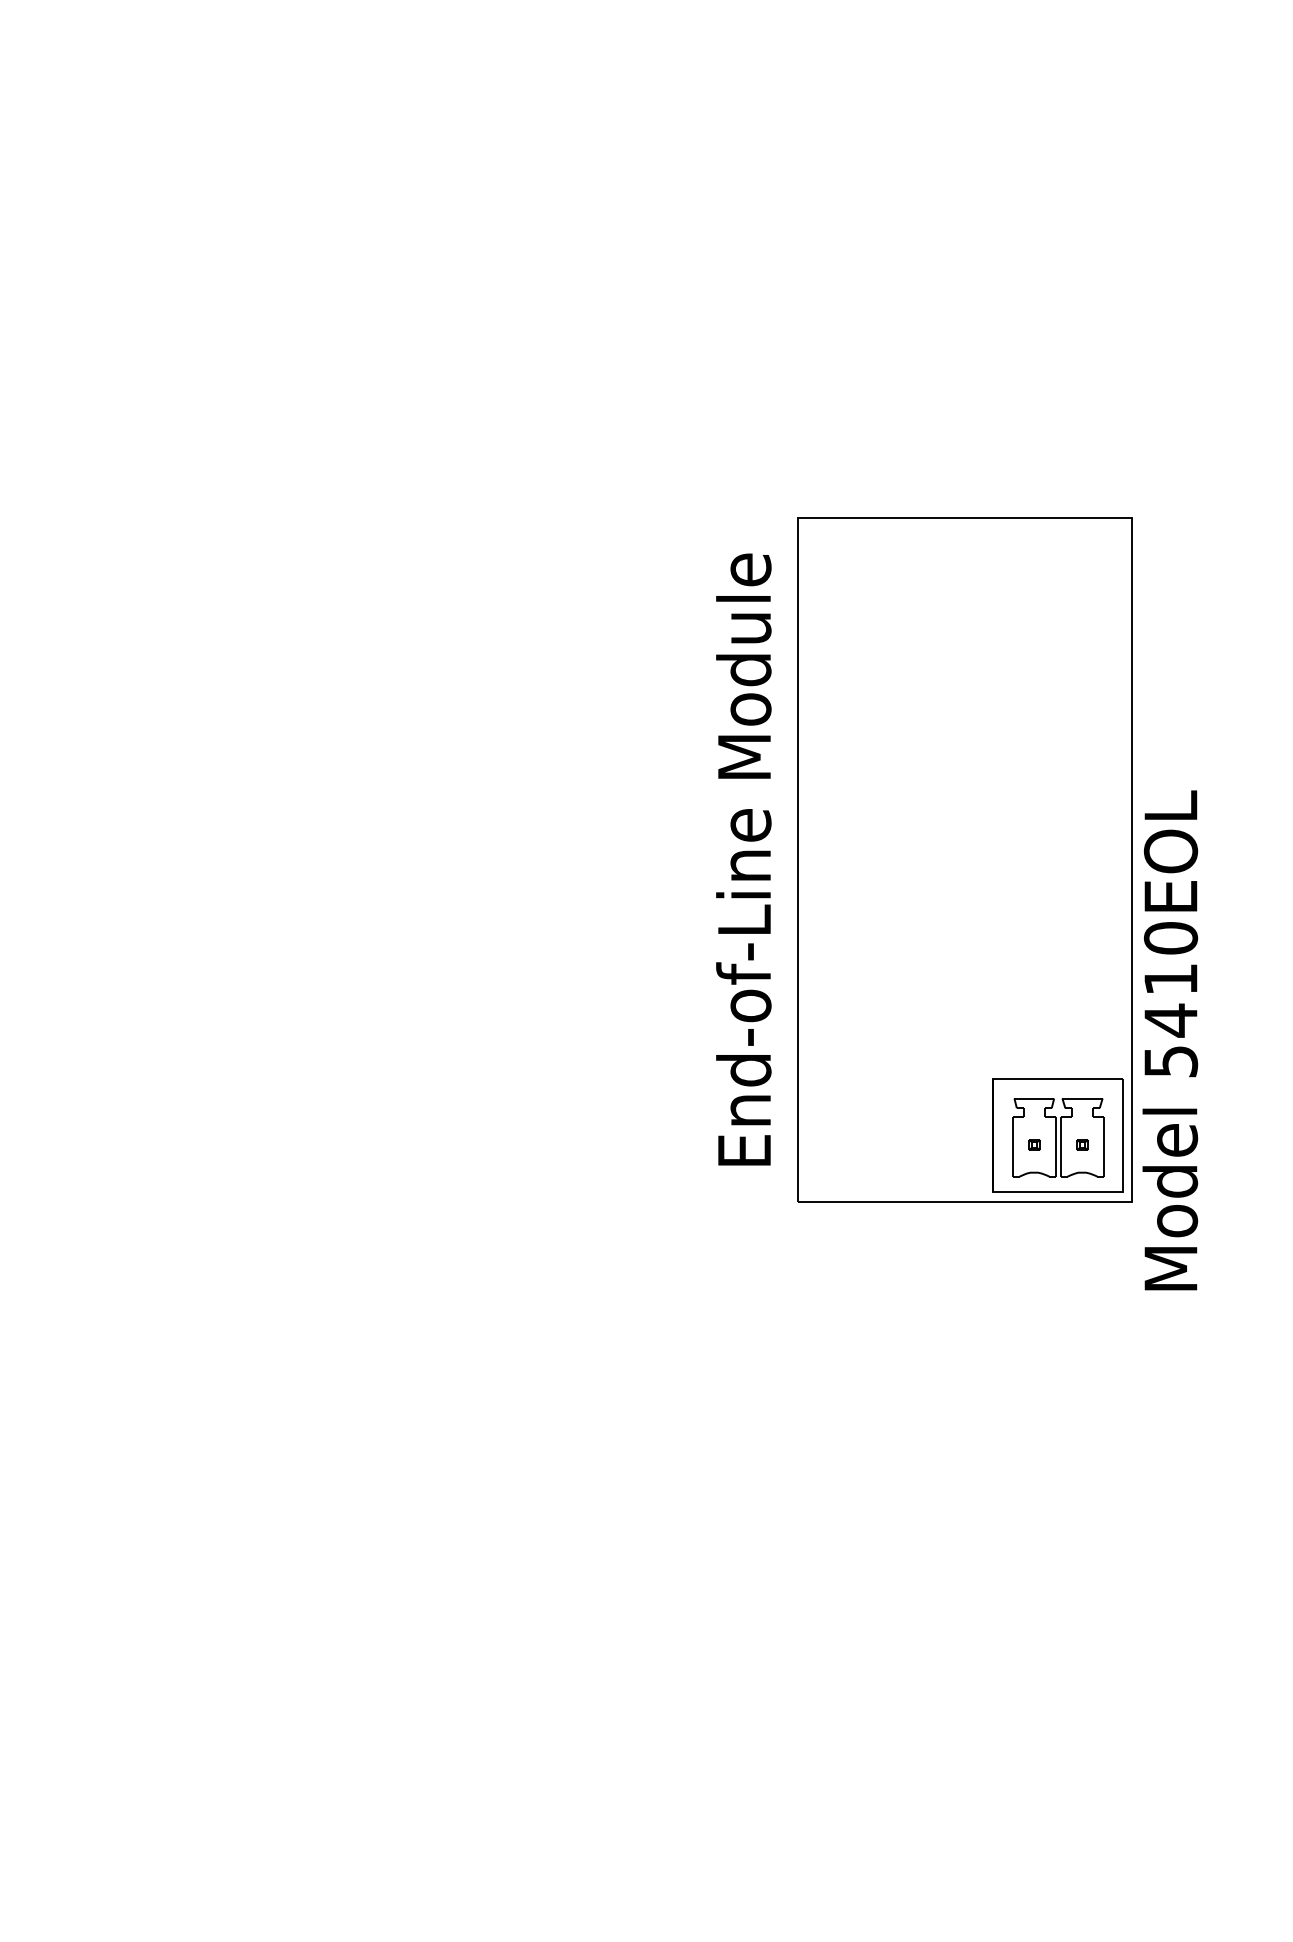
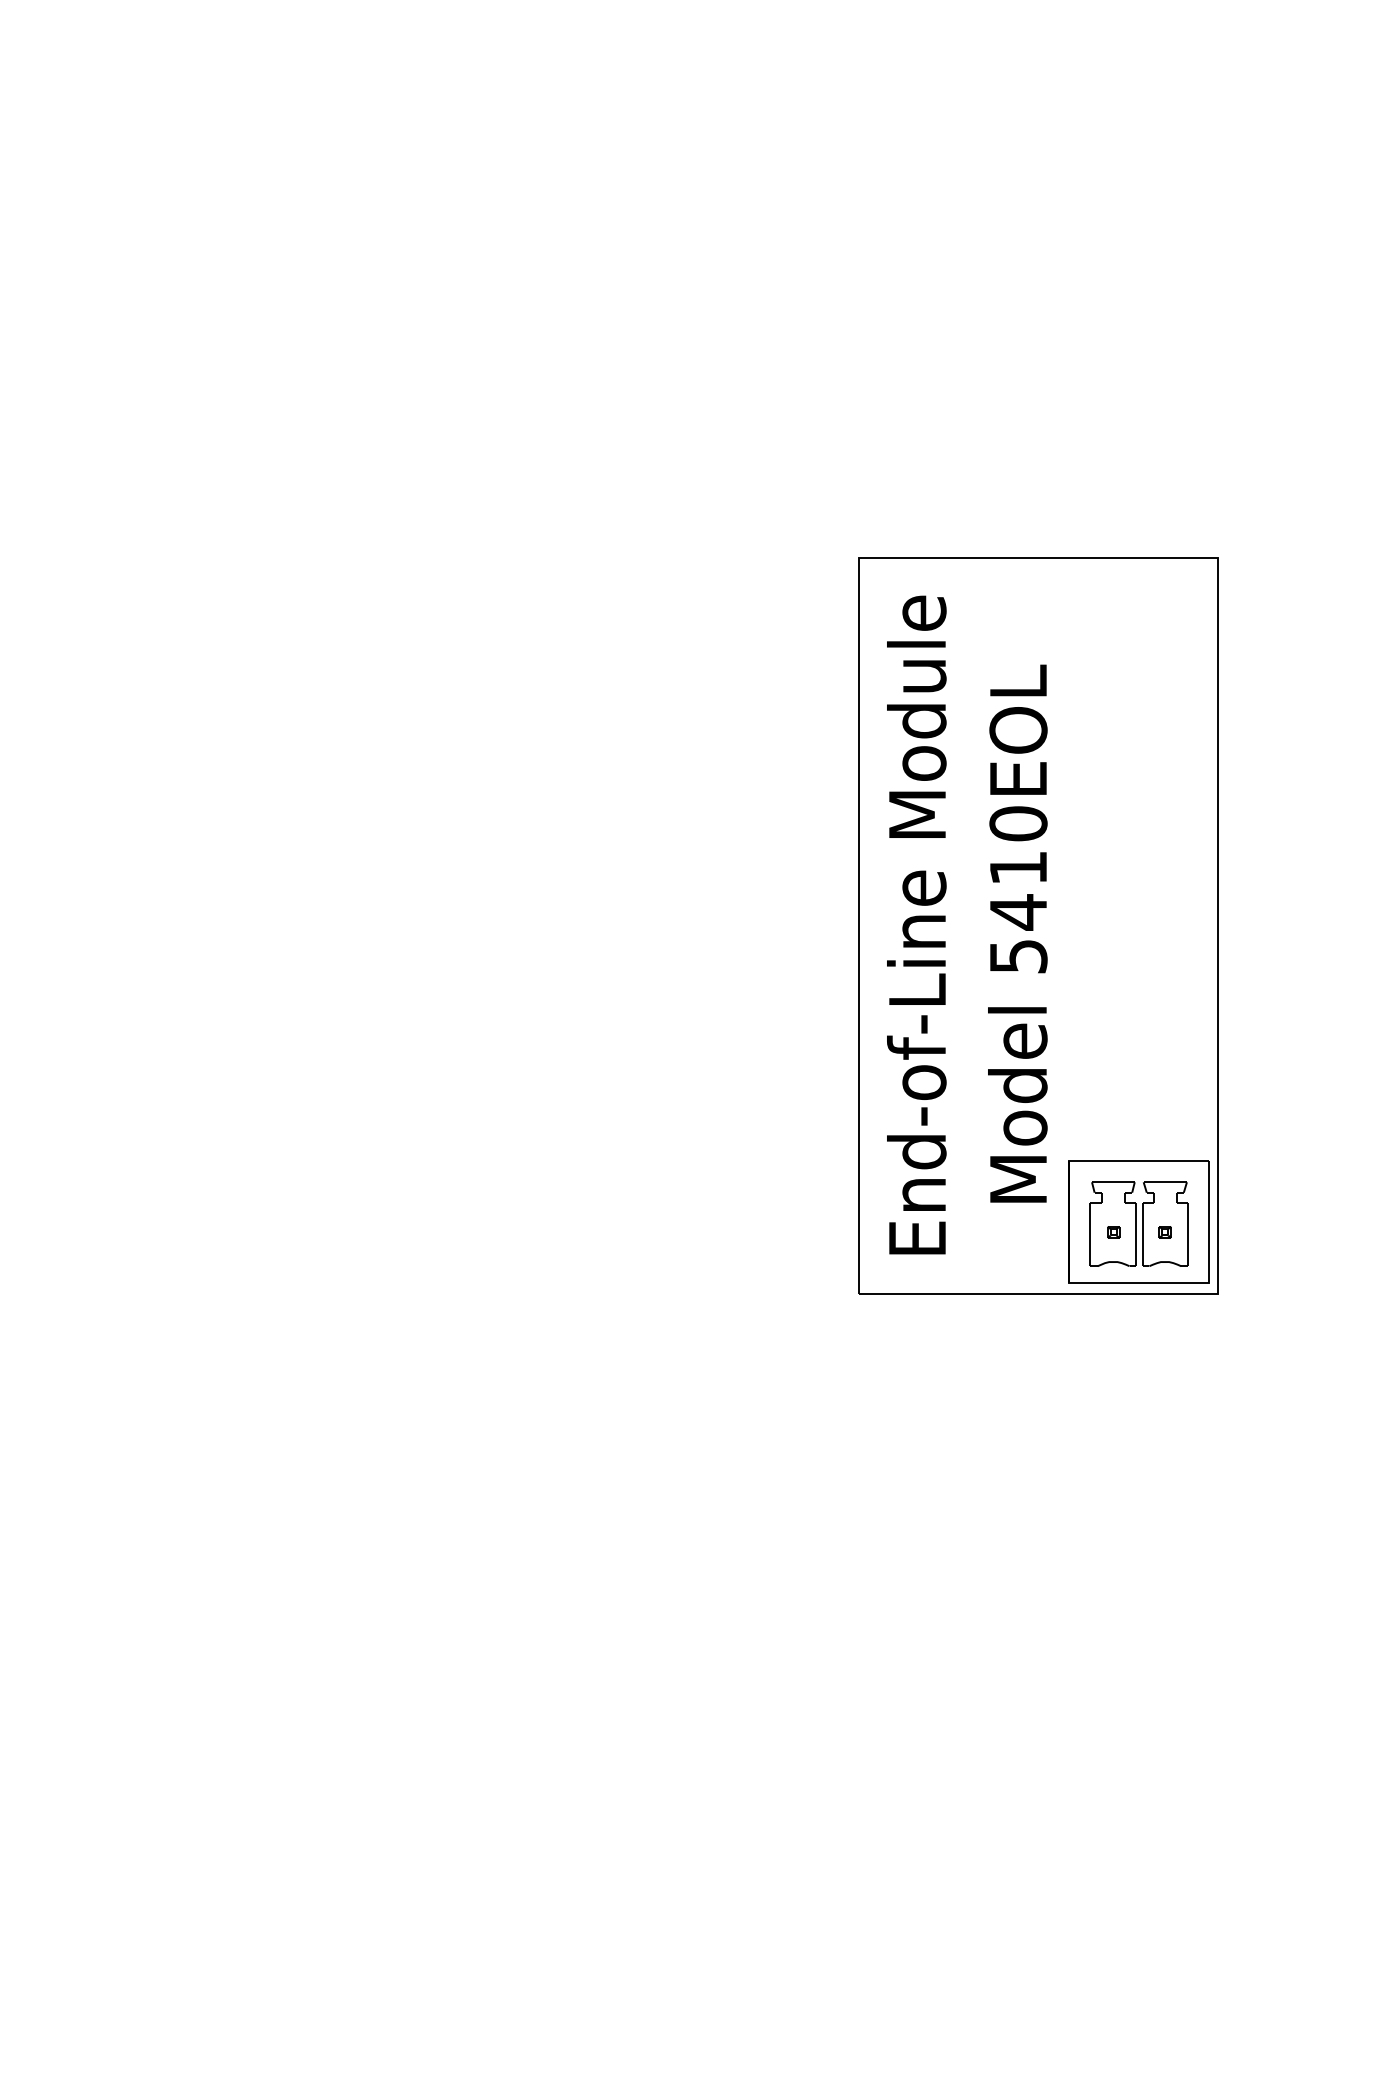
text: (743, 859) -> (916, 924), moved
text: (1170, 1040) -> (1017, 933), moved

